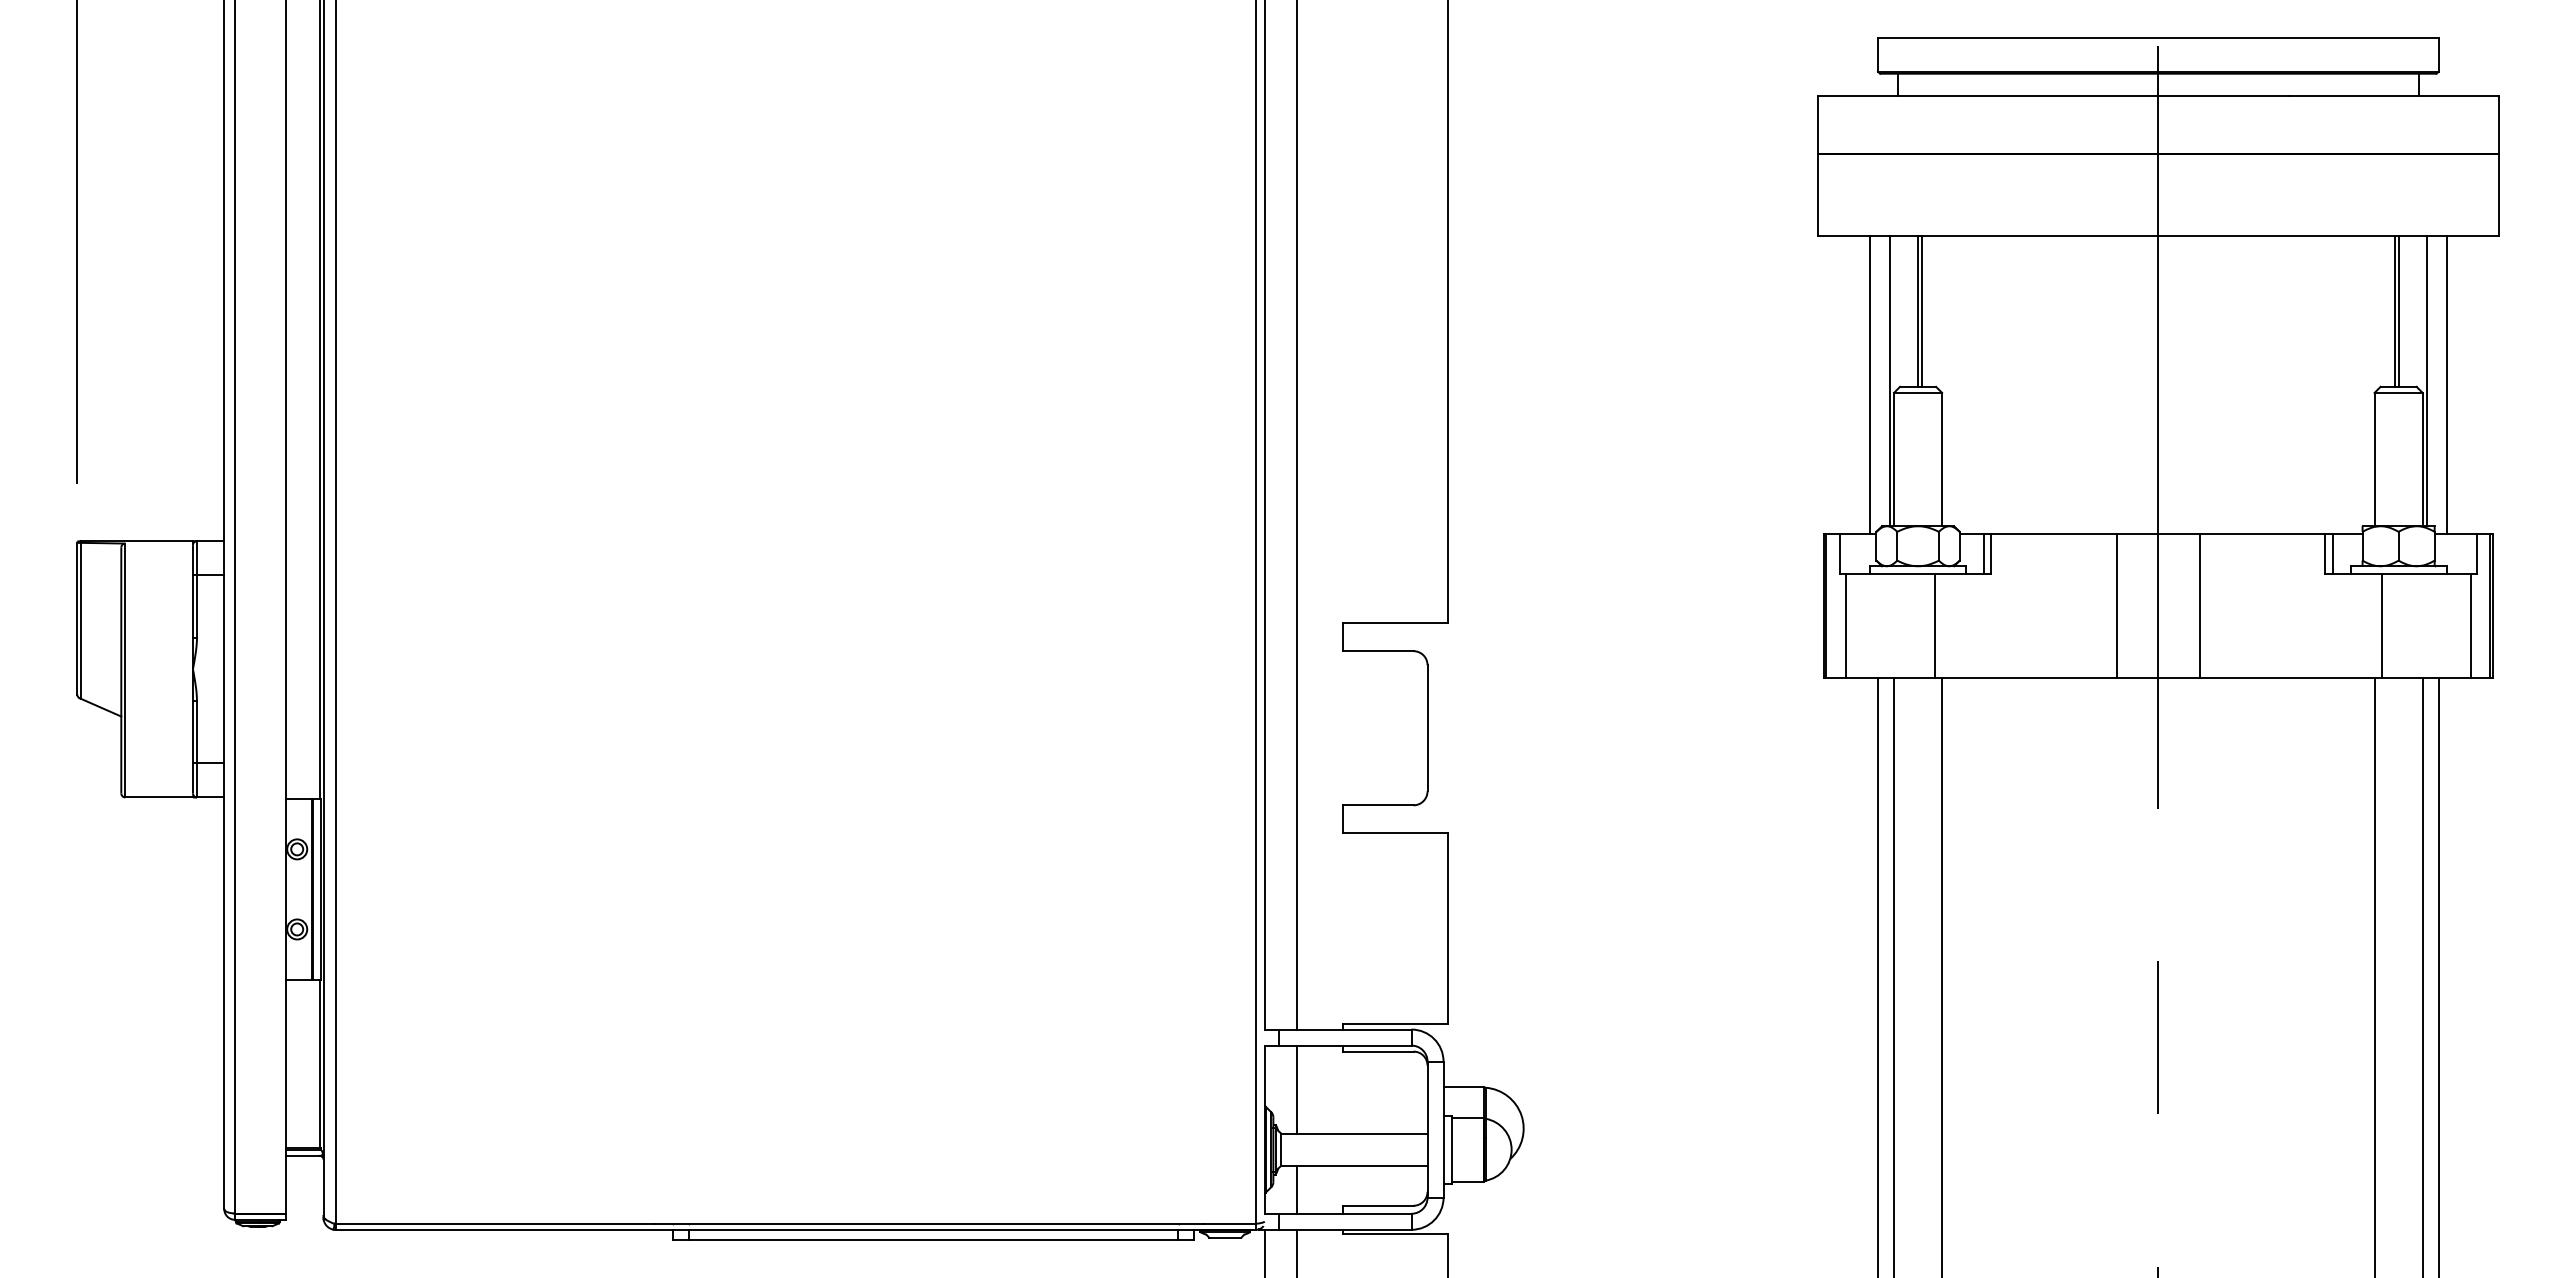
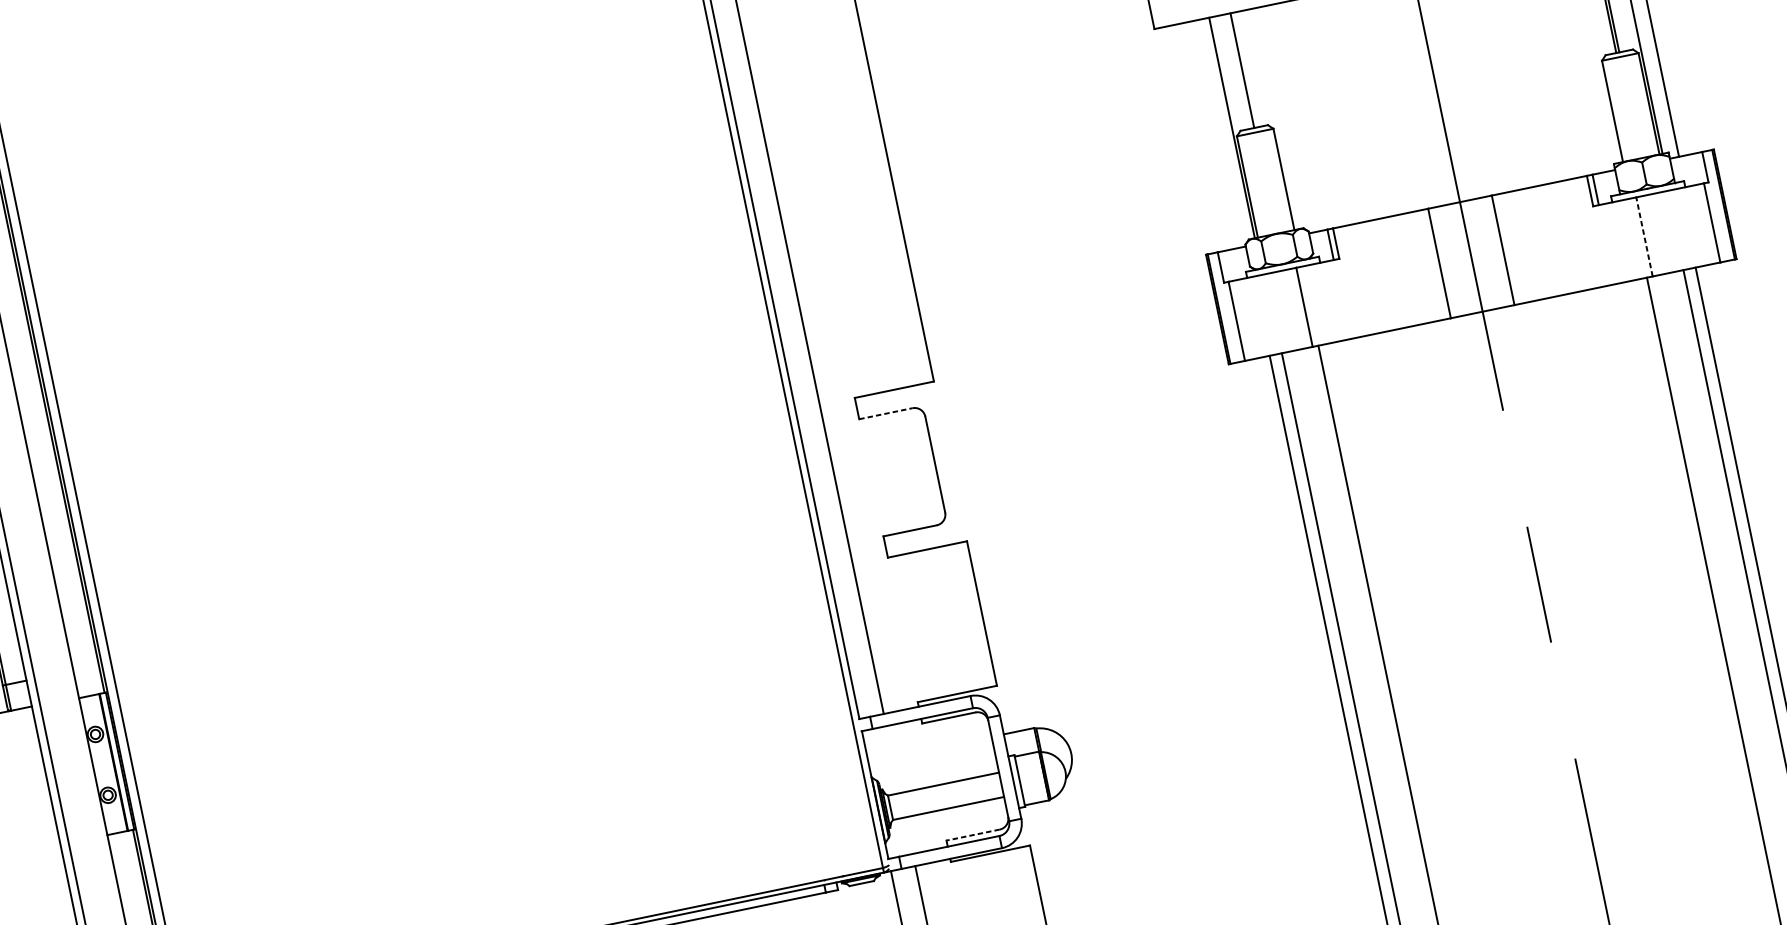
line: (1922, 310) -> (1245, 69), removed
line: (1870, 384) -> (1217, 133), removed
line: (2382, 625) -> (1644, 236), solid -> dashed
line: (1378, 651) -> (885, 413), solid -> dashed
line: (1297, 1089) -> (893, 759), removed
line: (1297, 1189) -> (909, 835), removed
line: (1377, 1205) -> (972, 835), solid -> dashed

